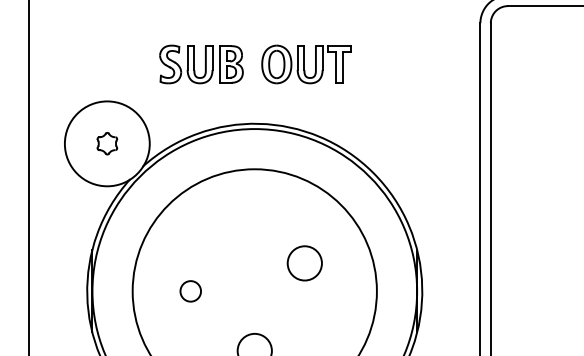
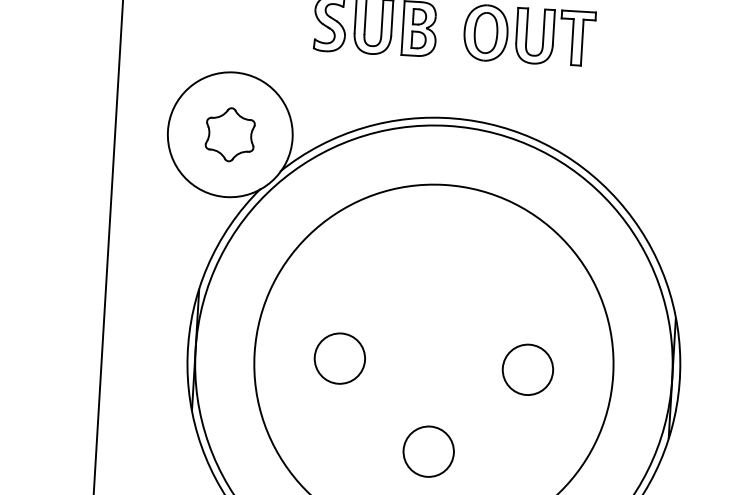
part: (107, 143) -> (230, 134), size x1.67
circle: (304, 263) -> (527, 369), moved
circle: (190, 291) -> (339, 358), size x1.67

